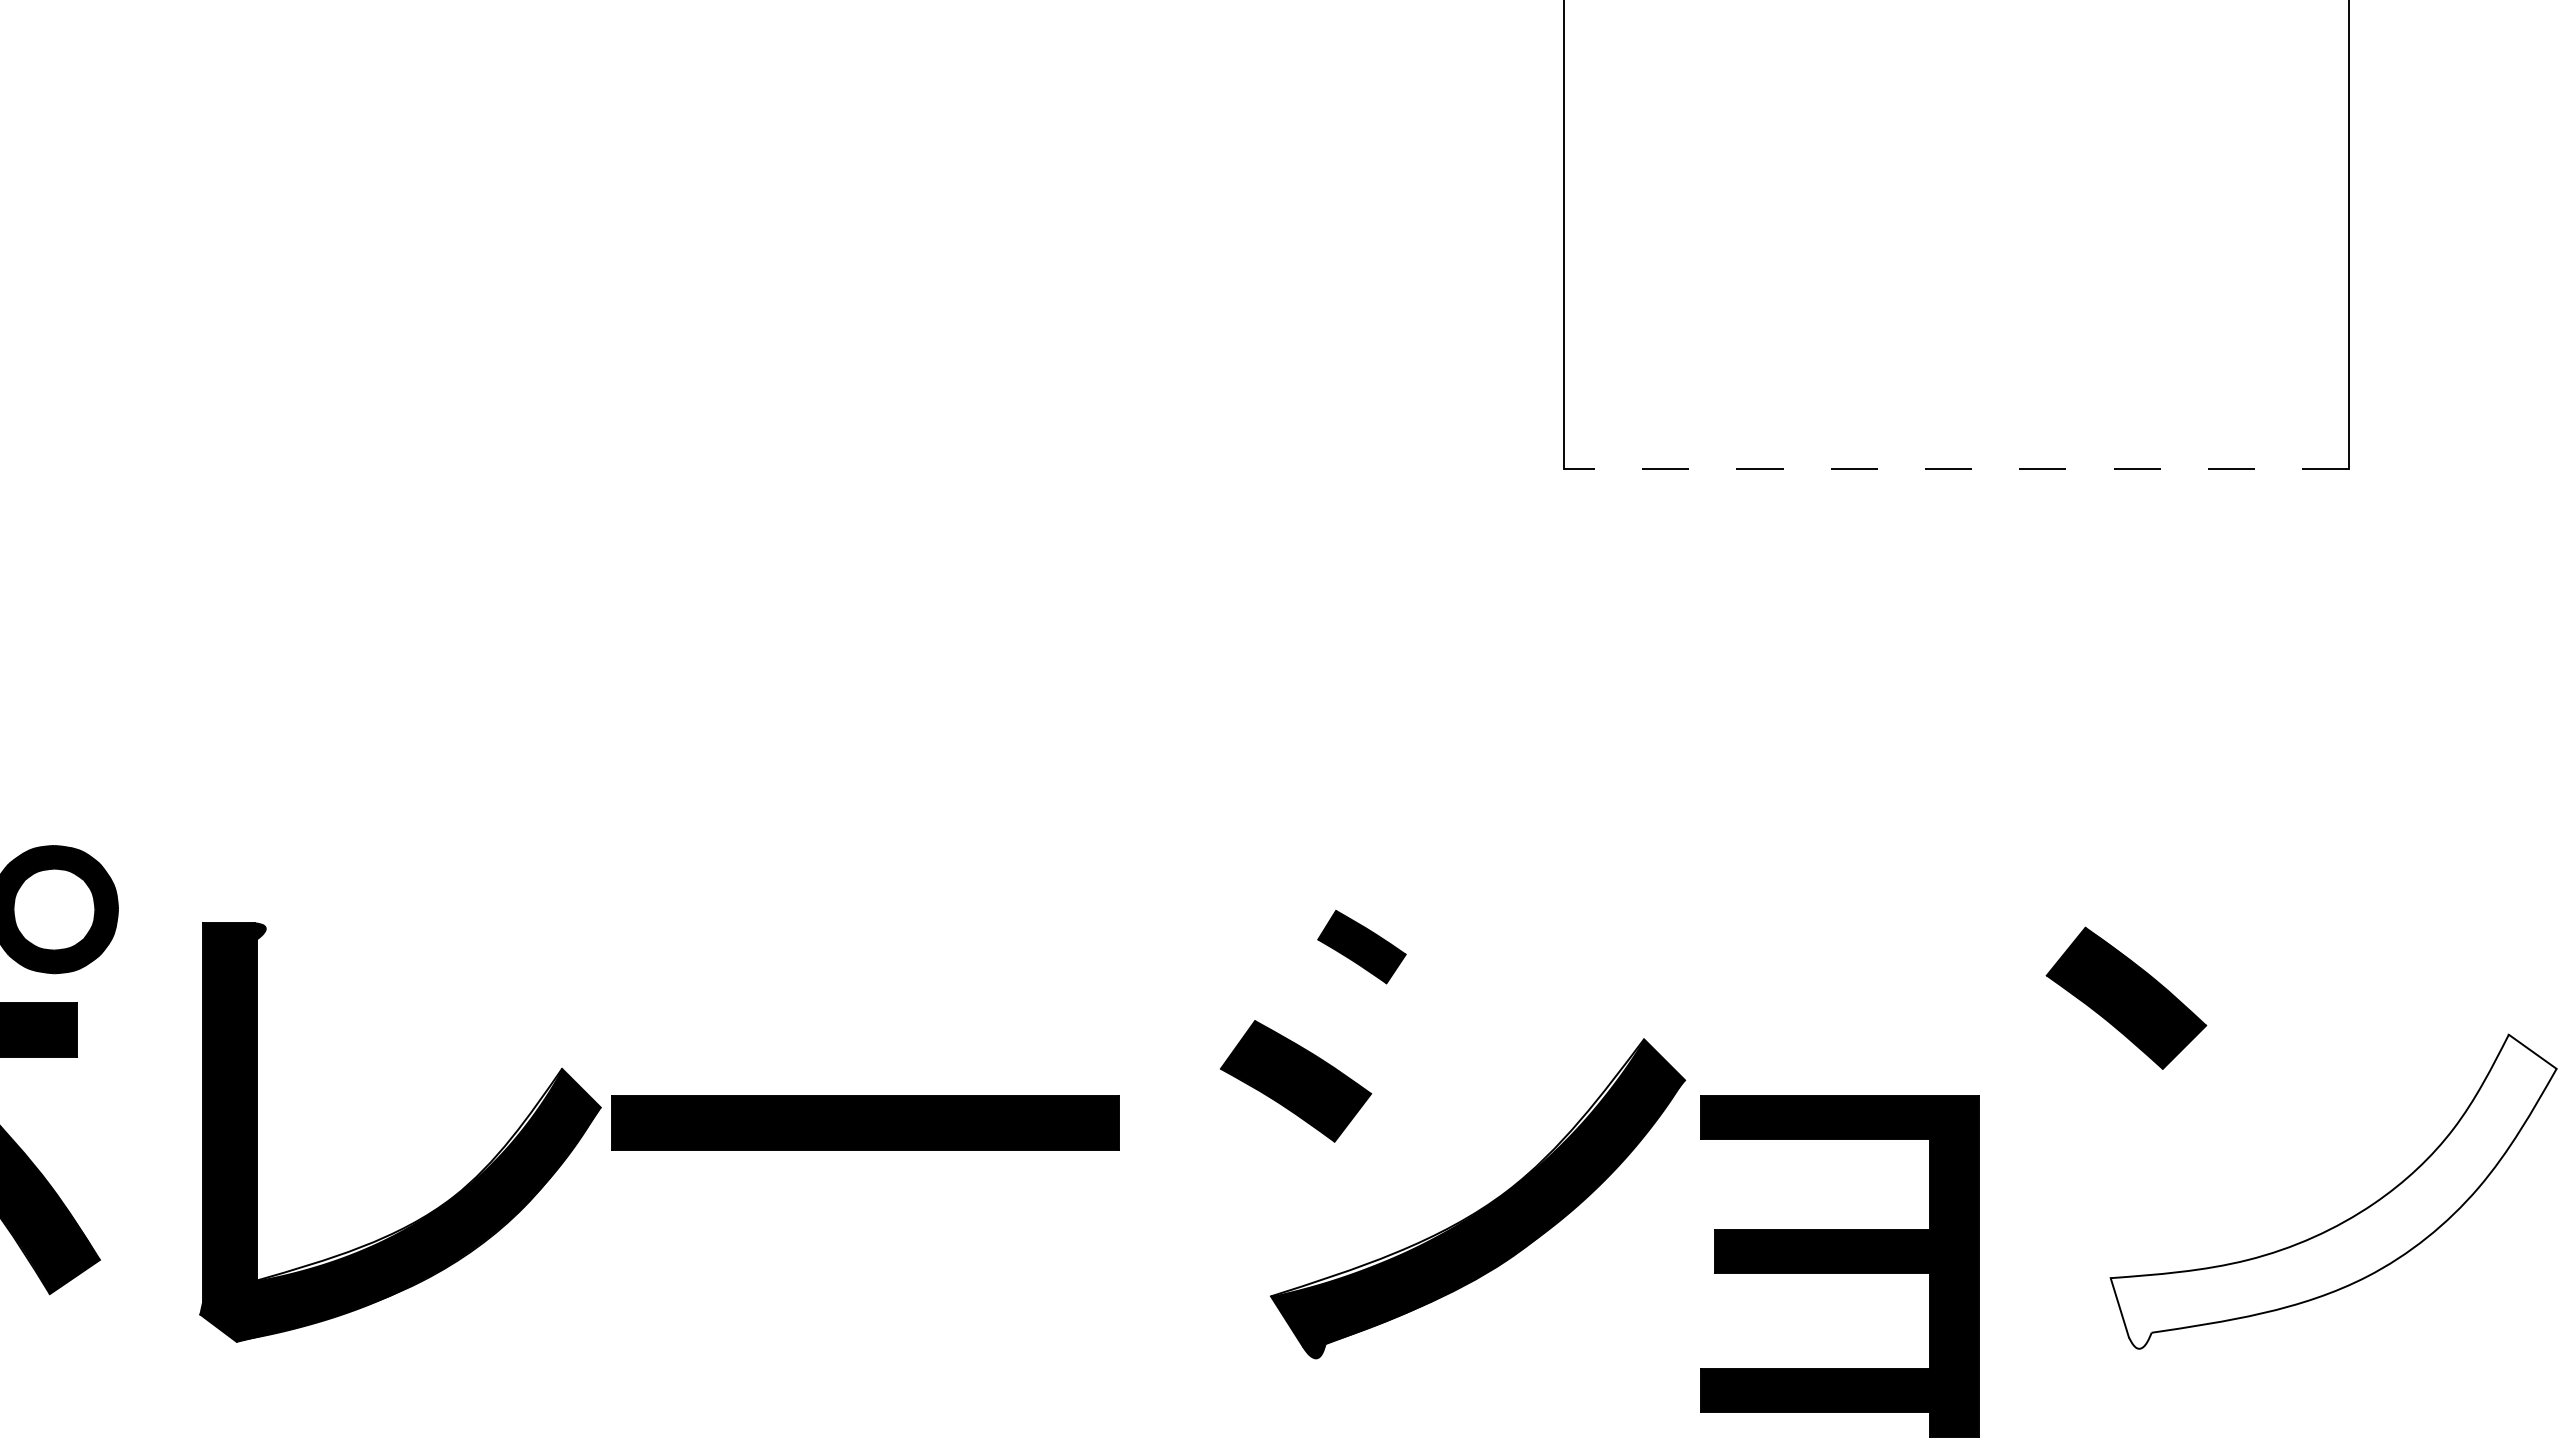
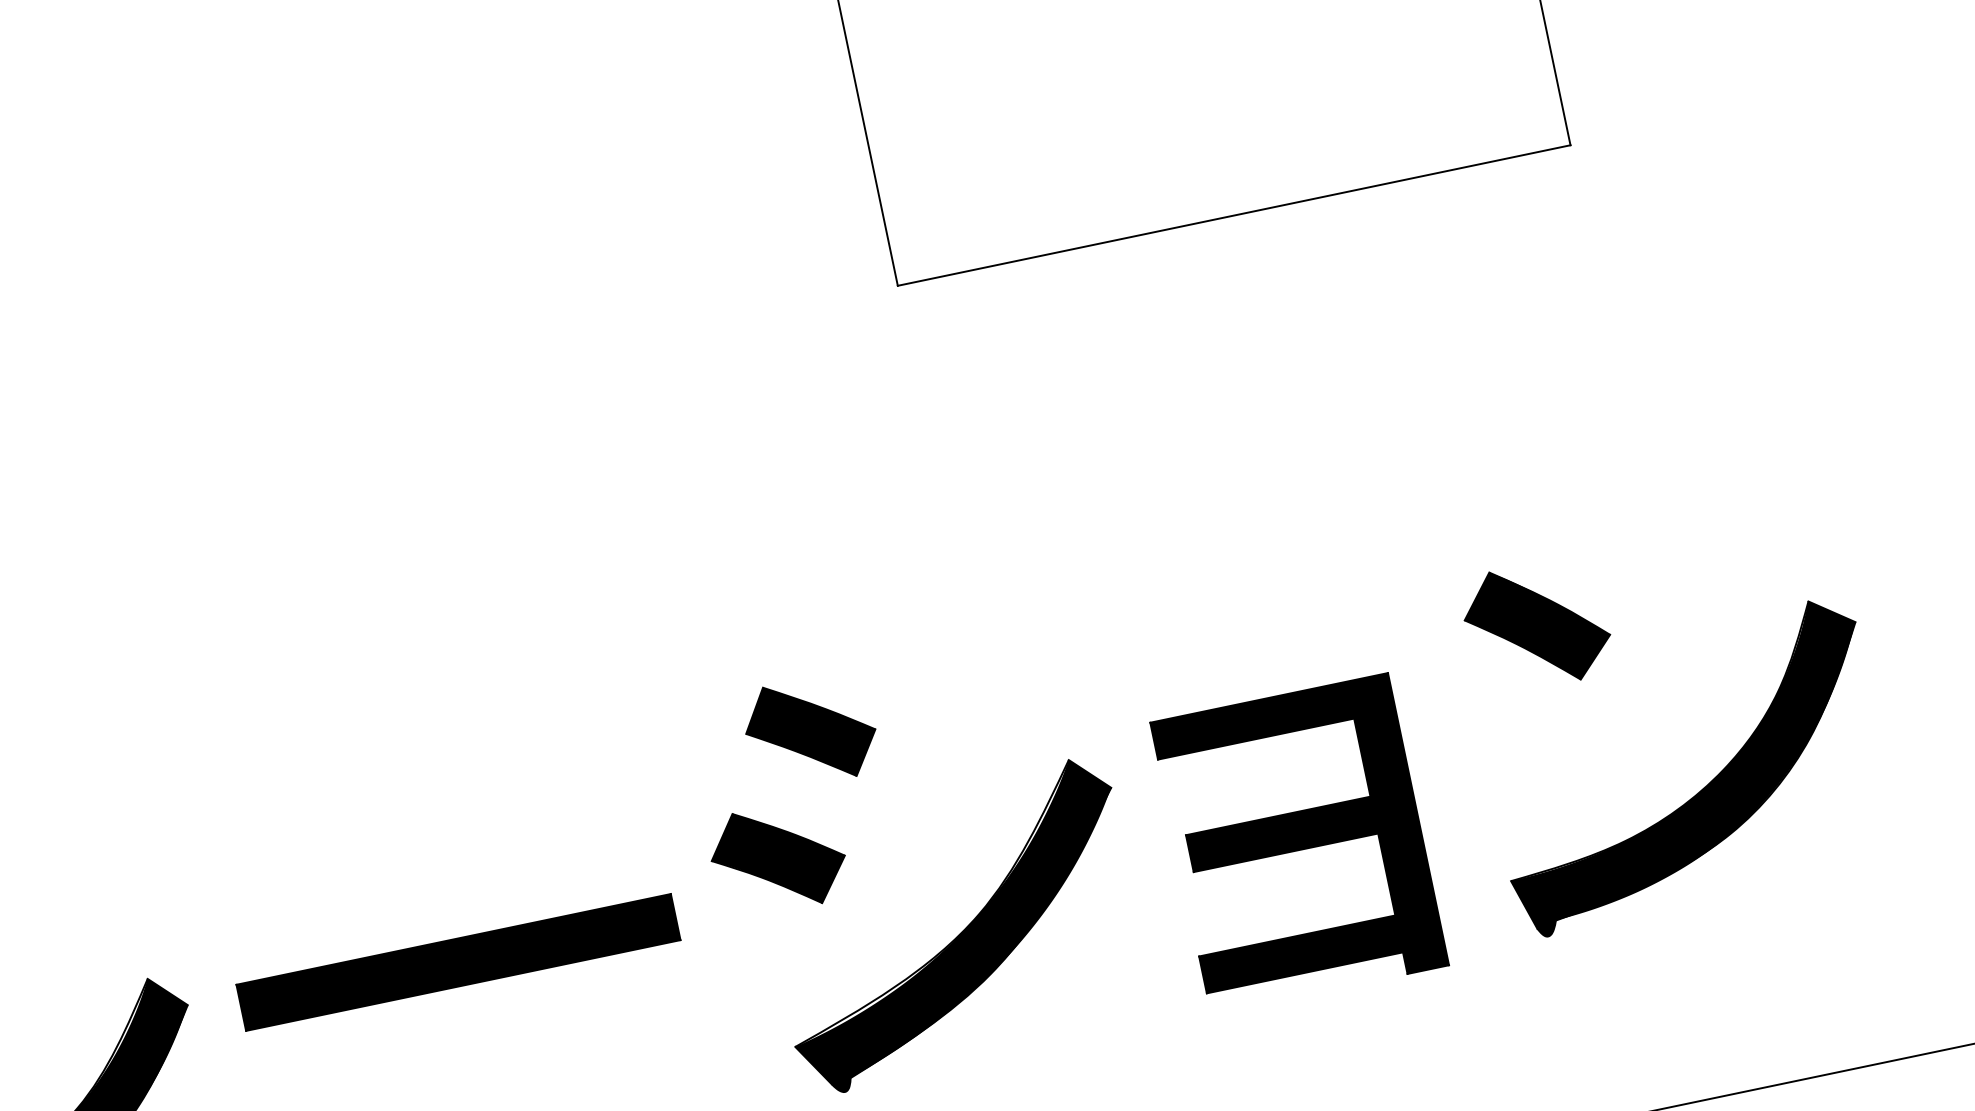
line: (1956, 468) -> (1234, 215), dashed -> solid
part: (1361, 946) -> (810, 731), size x1.67
part: (2126, 997) -> (1536, 624), moved
part: (865, 1122) -> (458, 961), moved
fill: (2333, 1191) -> (1686, 767), added
part: (1839, 1266) -> (1299, 844), moved

